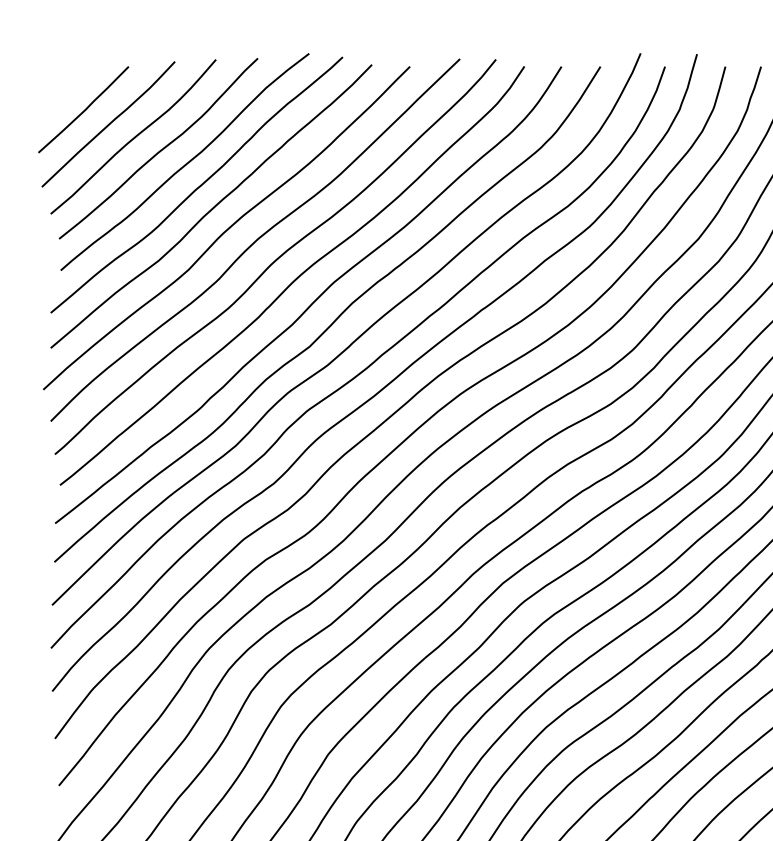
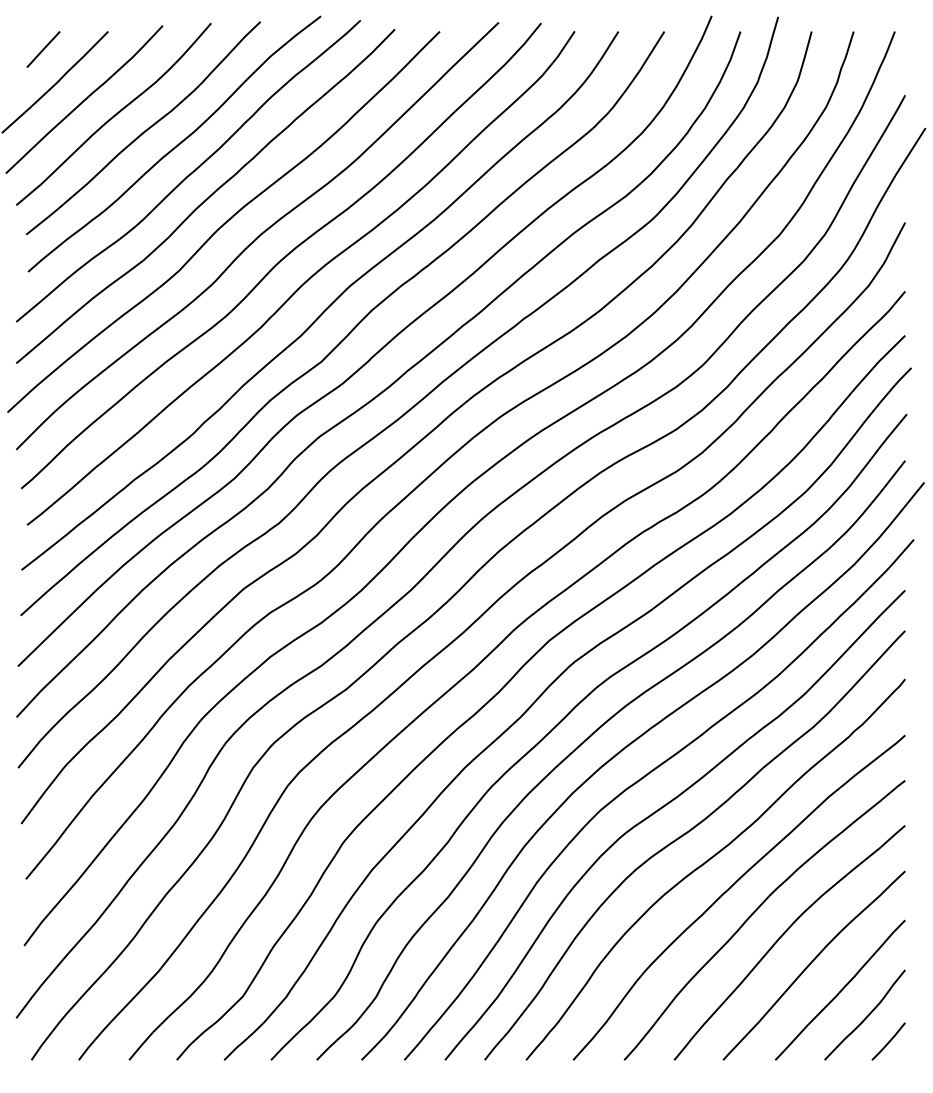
line: (73, 81) -> (43, 49), added

